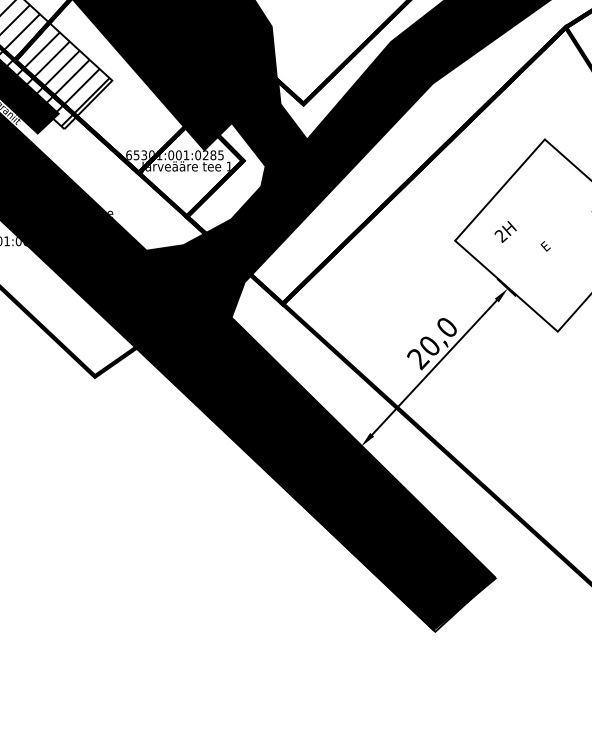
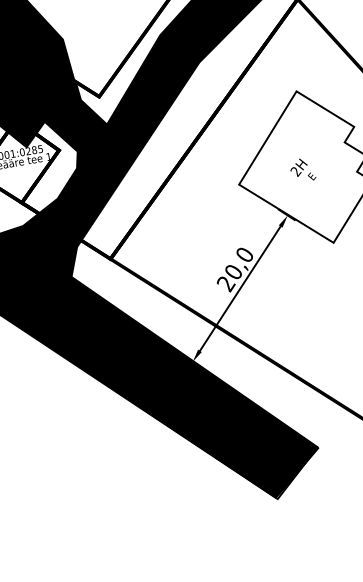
text: (505, 231) -> (298, 167), moved

